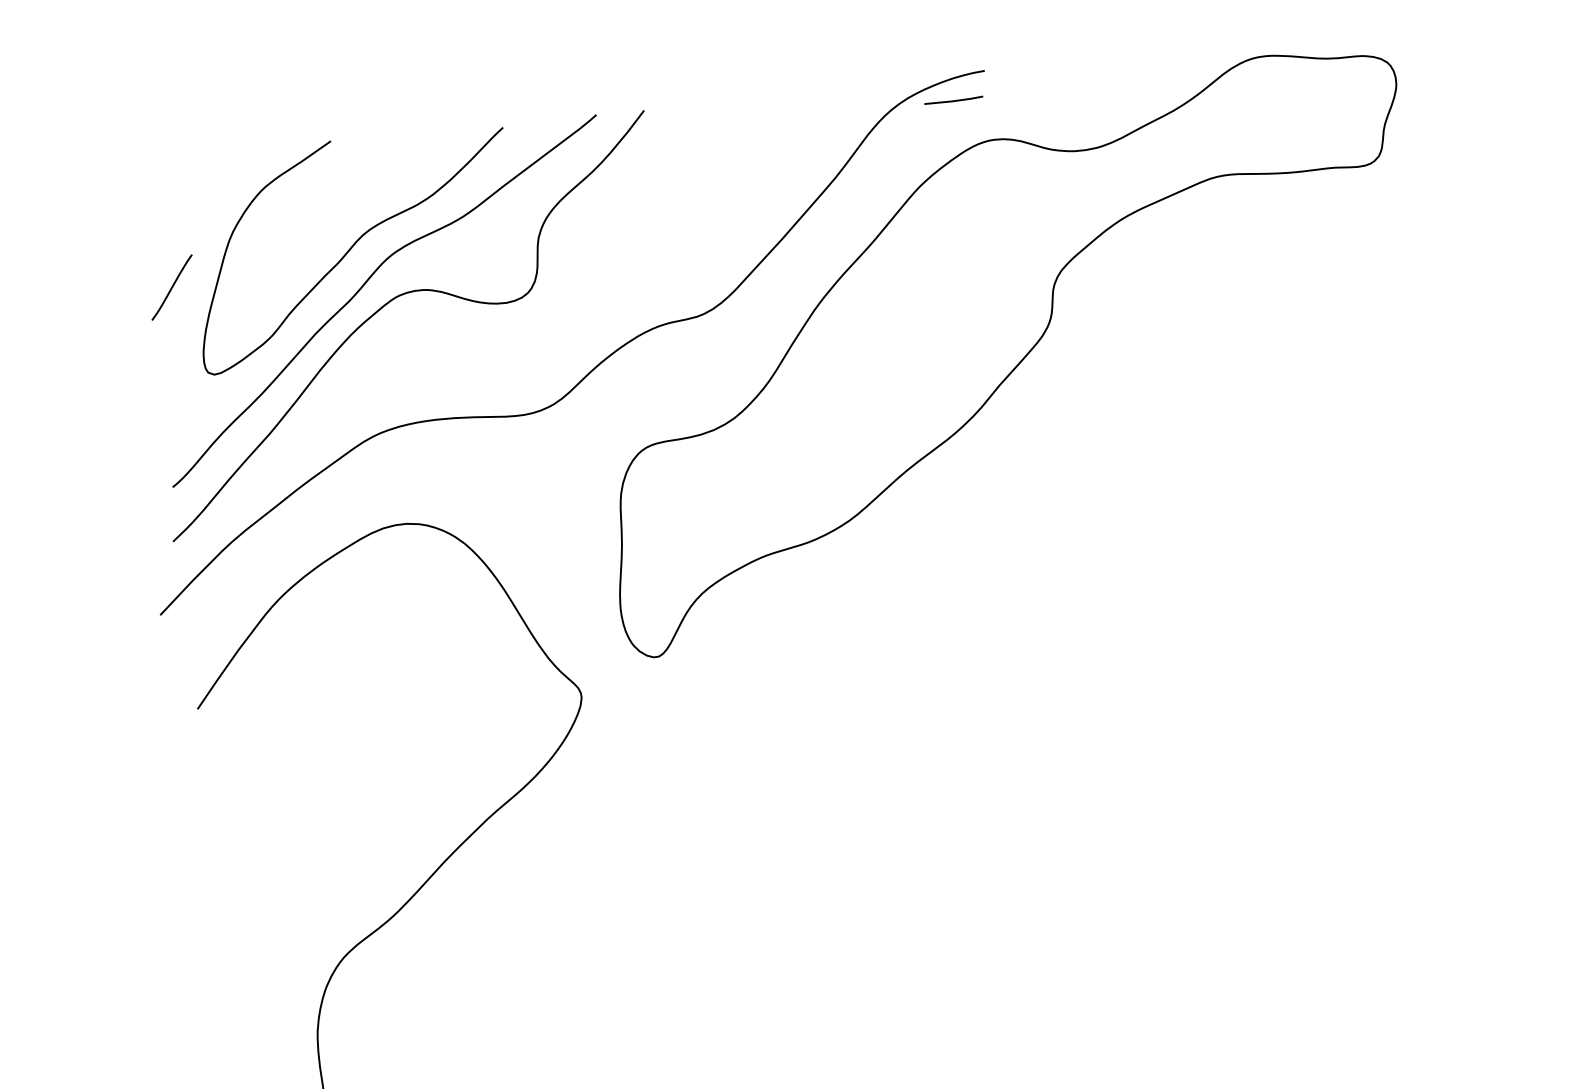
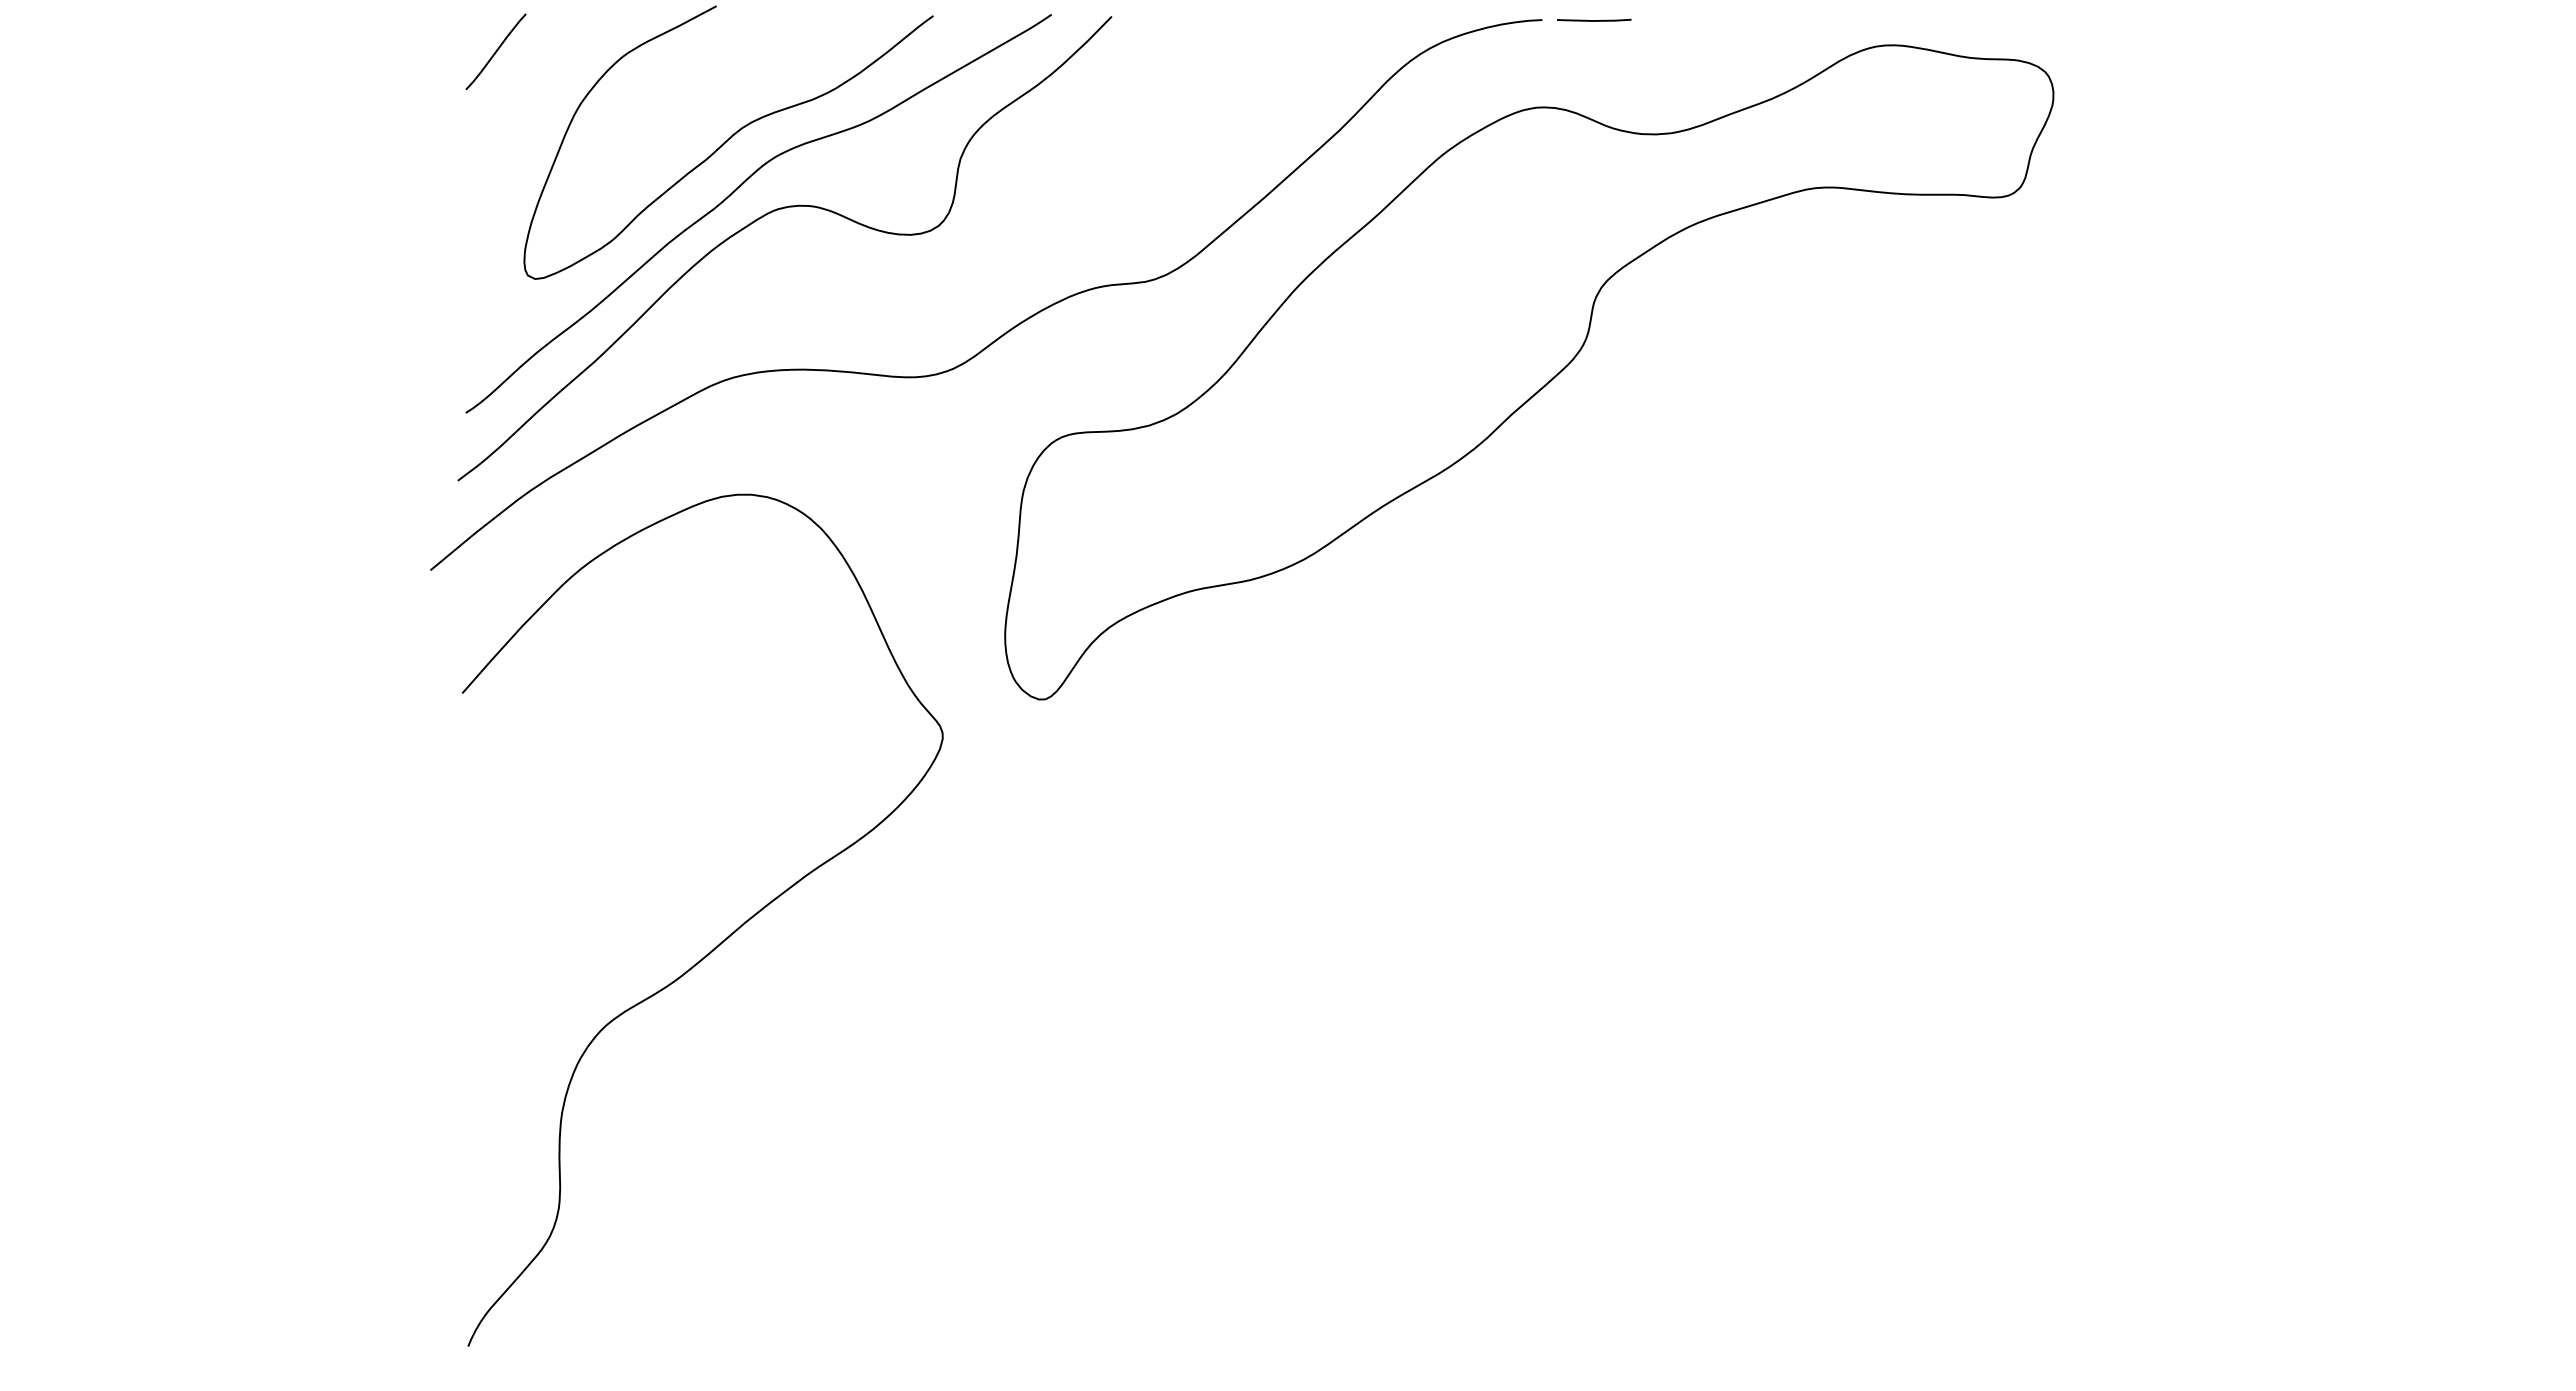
line: (954, 100) -> (1594, 20), moved
curve: (171, 287) -> (495, 51), moved

